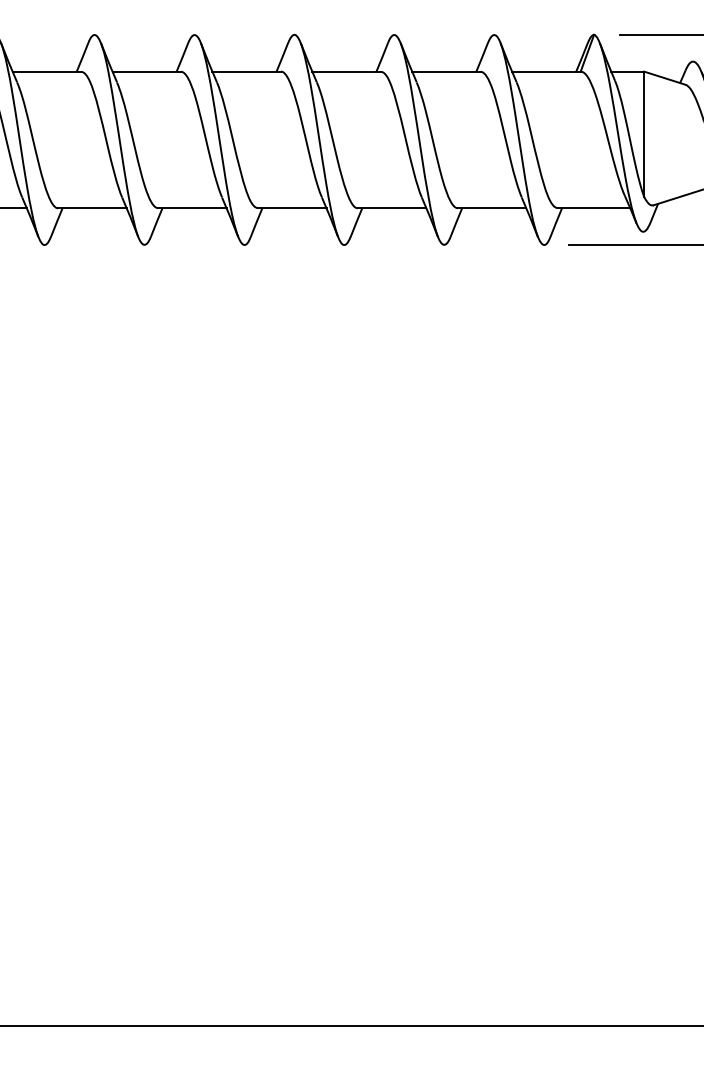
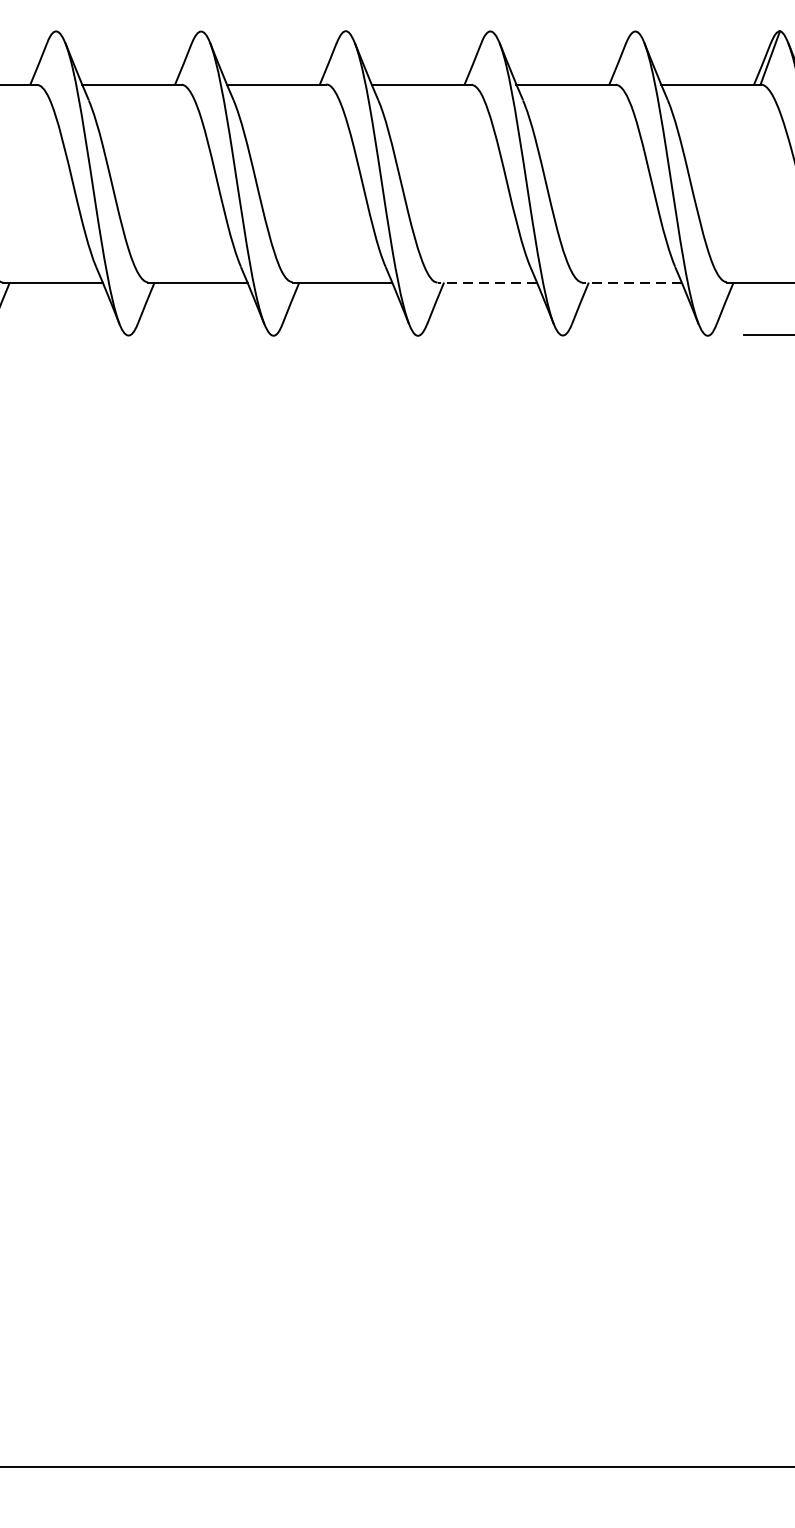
line: (391, 208) -> (486, 282), solid -> dashed
line: (491, 208) -> (631, 282), solid -> dashed

